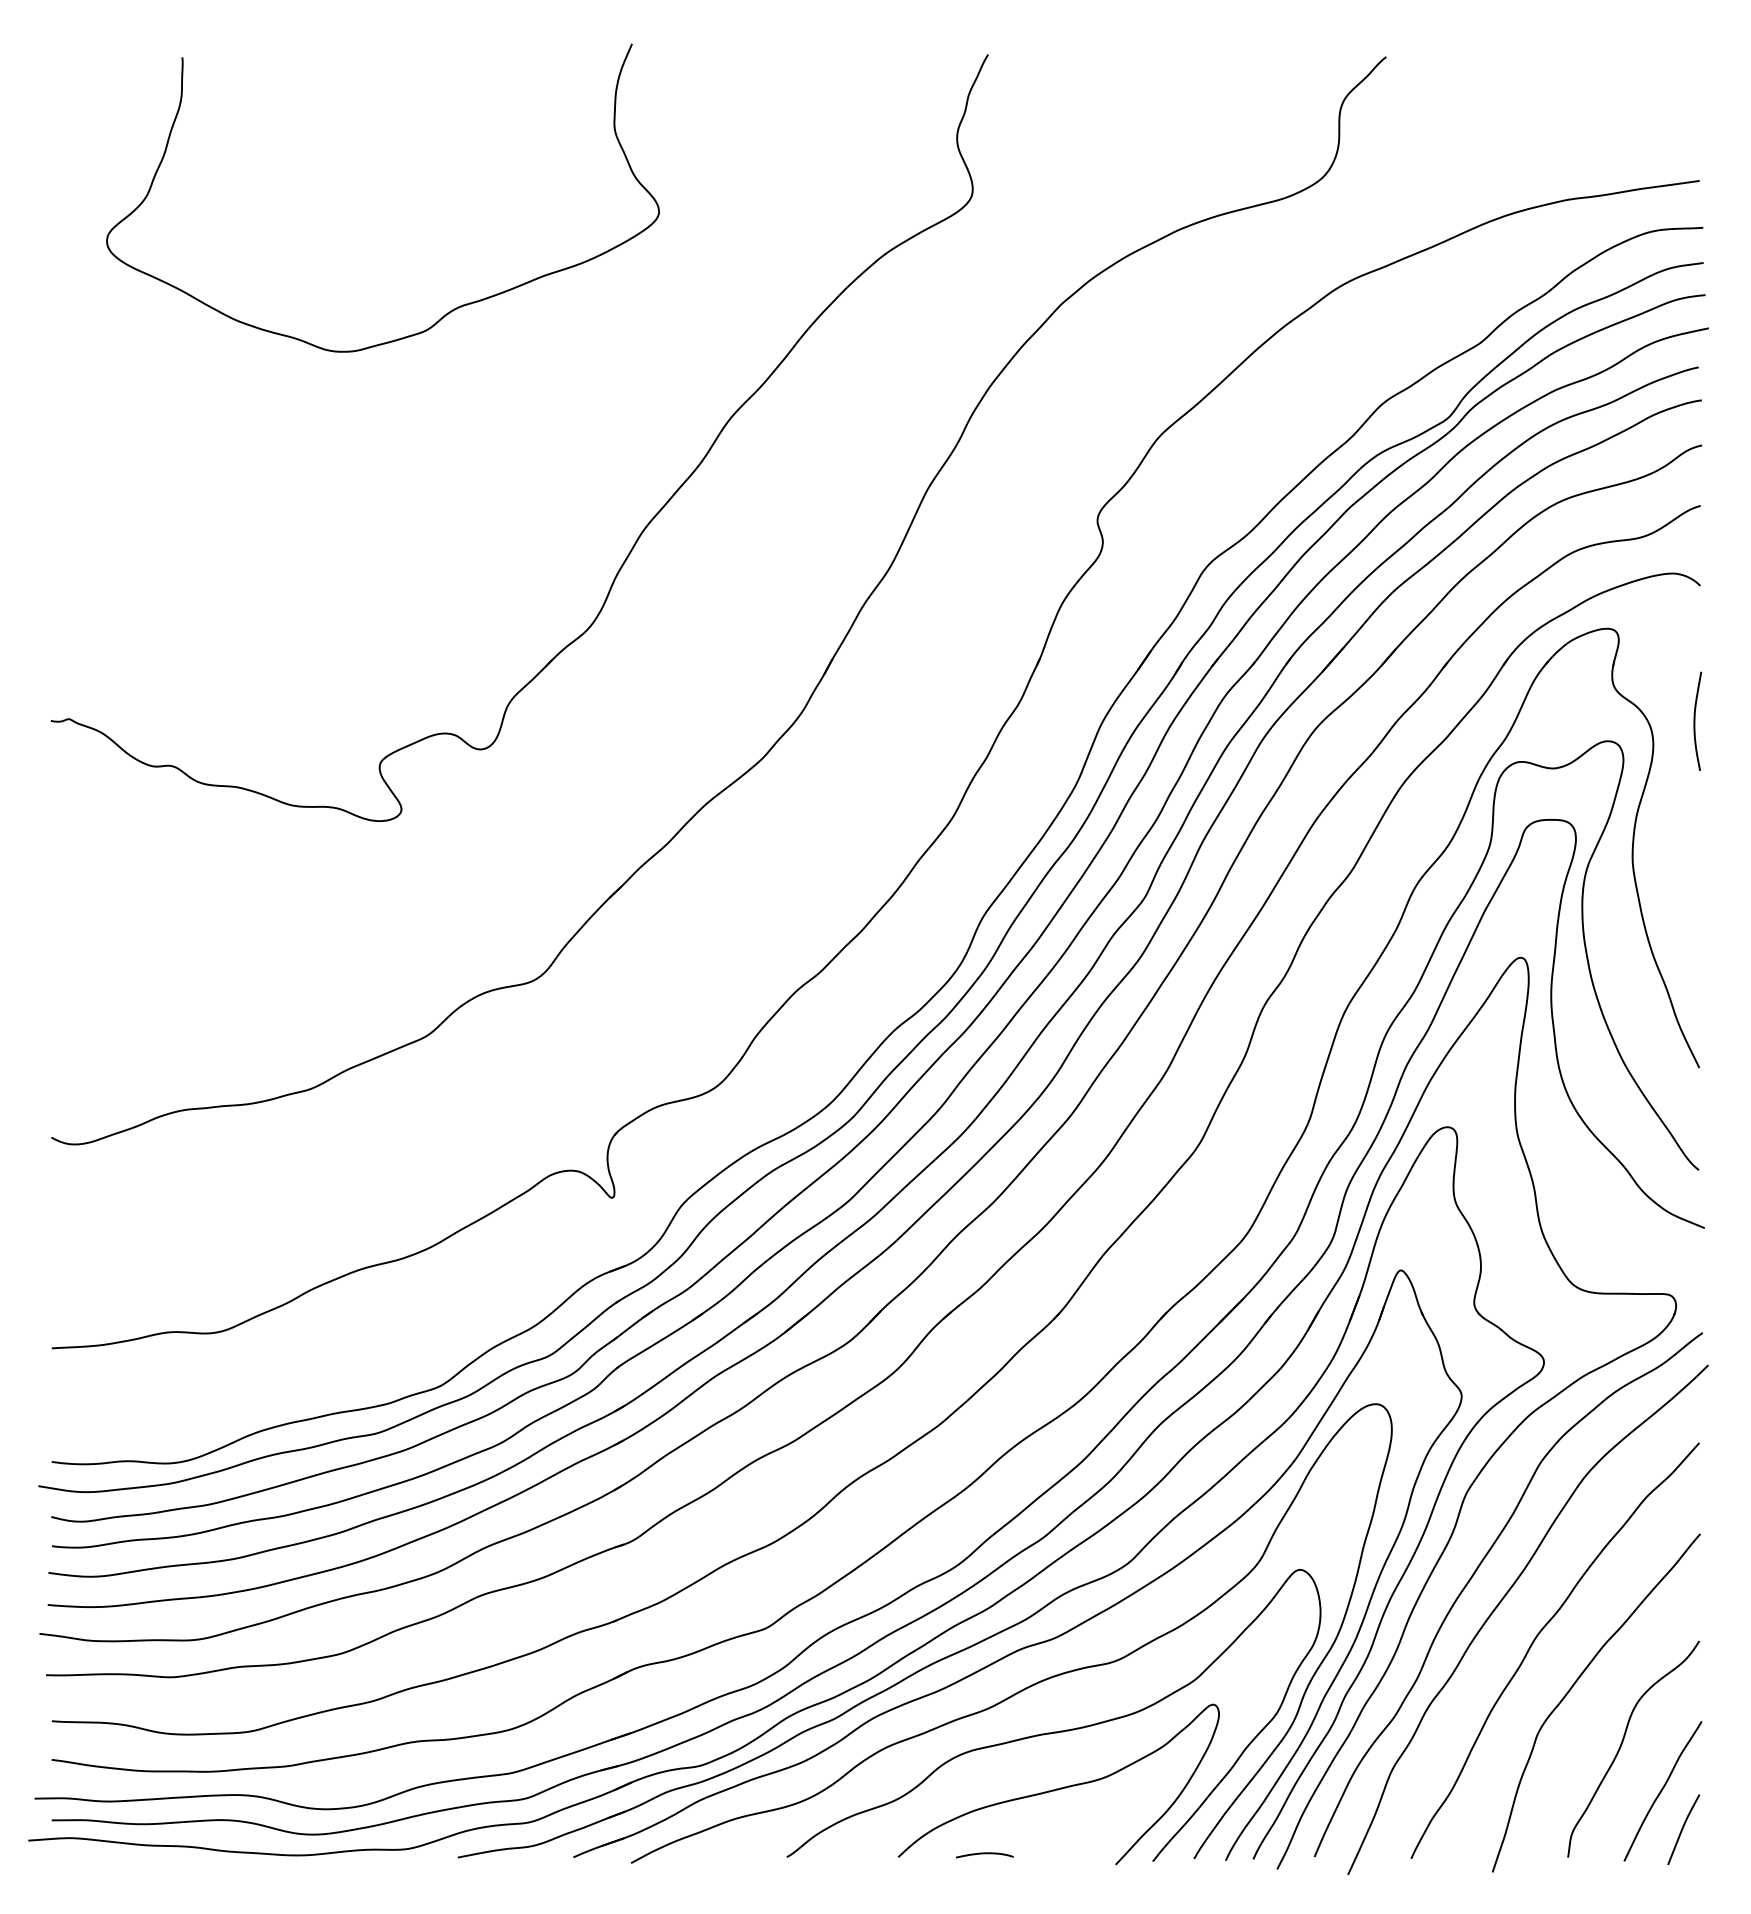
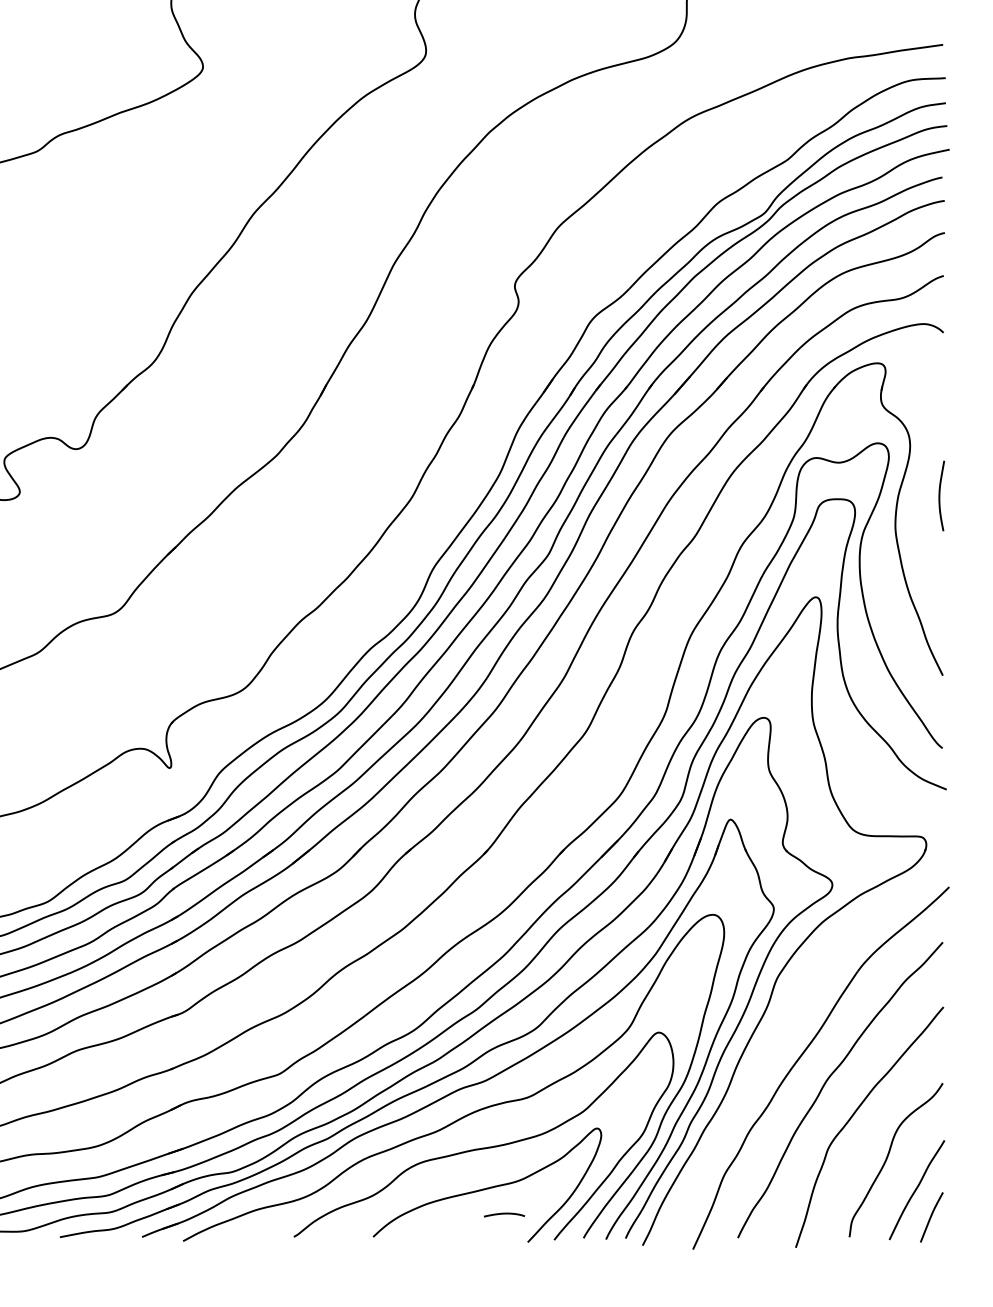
curve: (1695, 720) -> (940, 495), moved
curve: (1475, 1573) -> (783, 1035), removed
curve: (984, 1854) -> (504, 1214), moved

